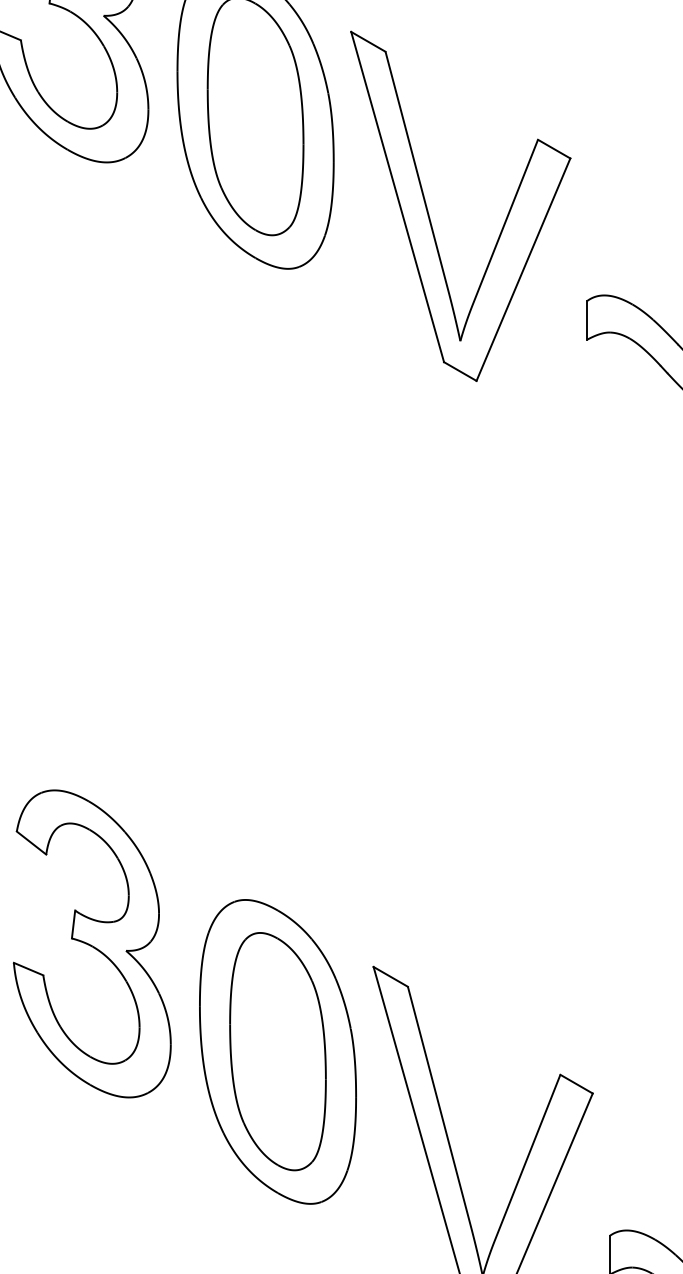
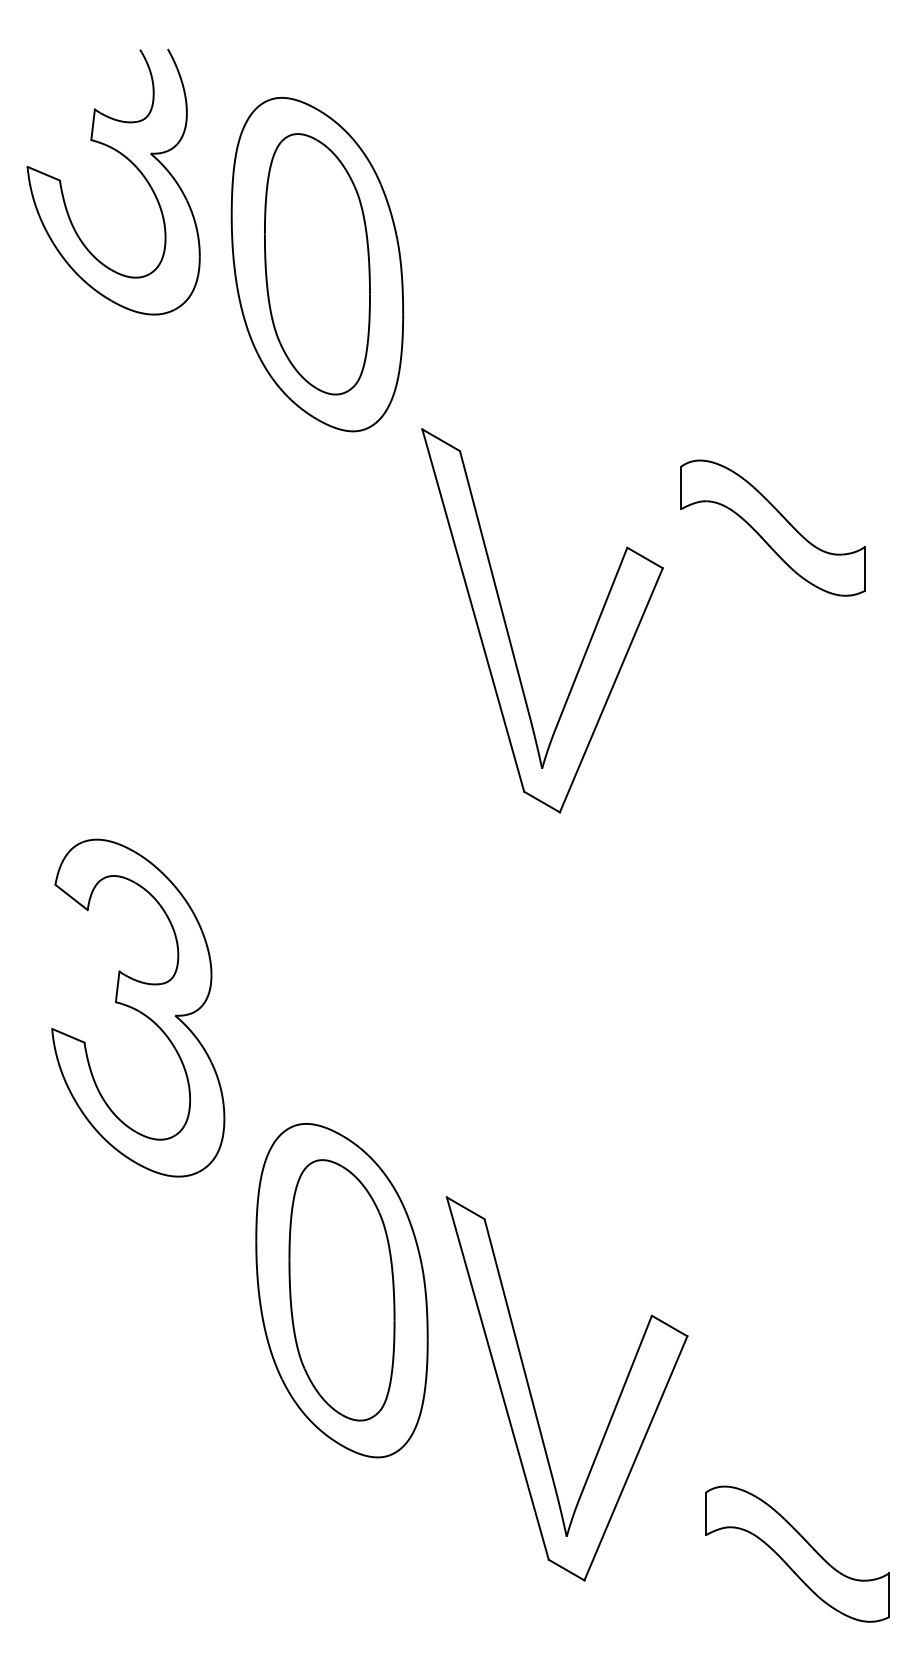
part: (429, 215) -> (508, 630), moved
part: (92, 943) -> (138, 1007), moved

